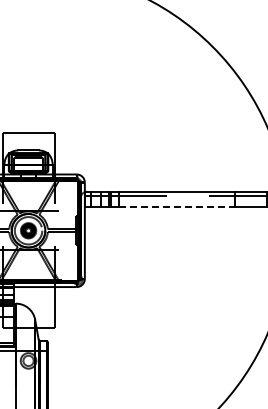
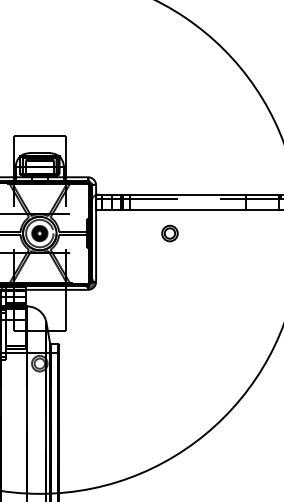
line: (177, 207) -> (188, 210), dashed -> solid
part: (158, 230) -> (169, 233), added

